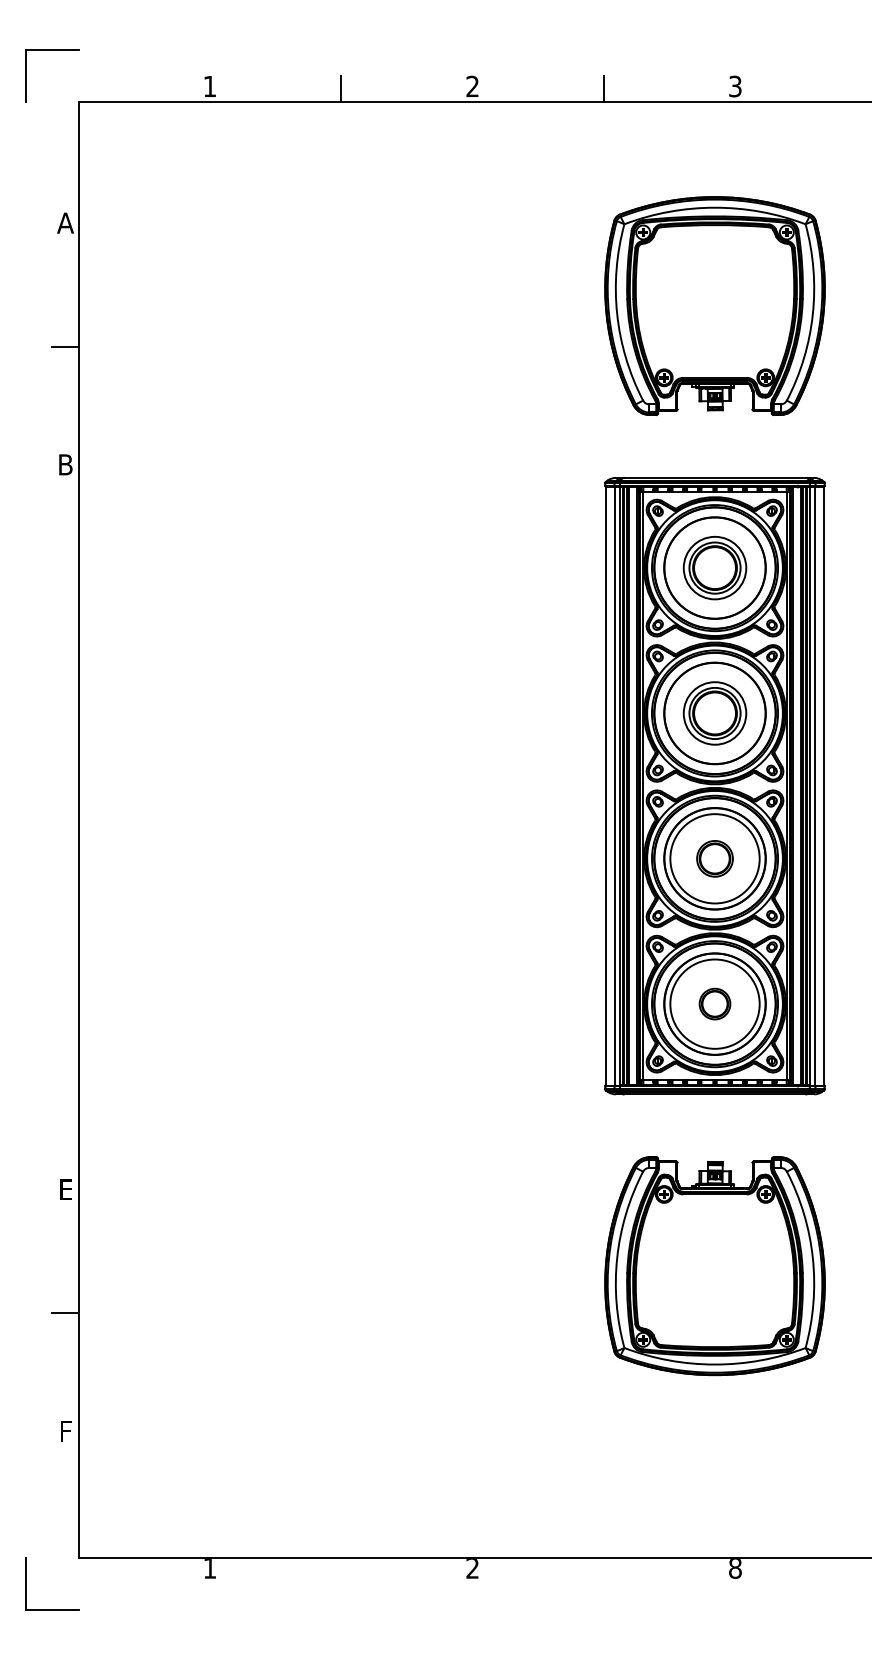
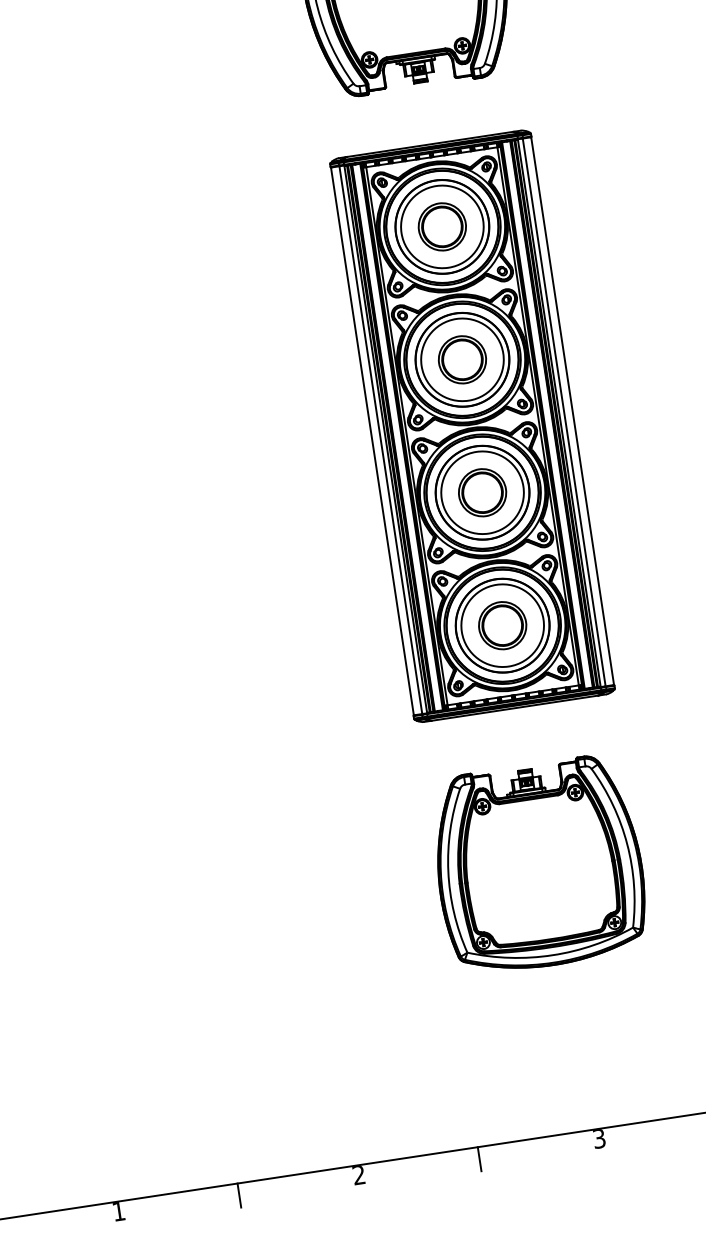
circle: (714, 567) -> (441, 226), size x1.43
circle: (714, 713) -> (462, 359), size x1.43
part: (714, 858) -> (482, 492), size x1.43
part: (714, 1003) -> (502, 625), size x1.67
text: (735, 1568) -> (599, 1138), 8 -> 3
line: (341, 1570) -> (239, 1195), added
line: (604, 1570) -> (479, 1158), added

